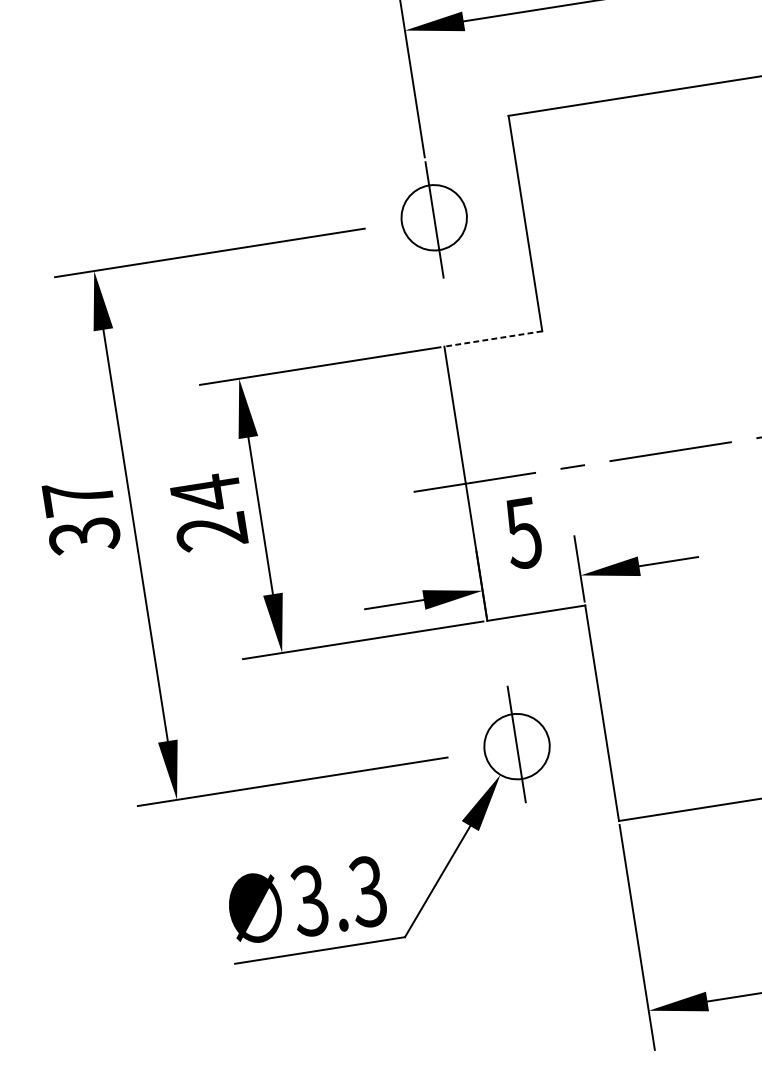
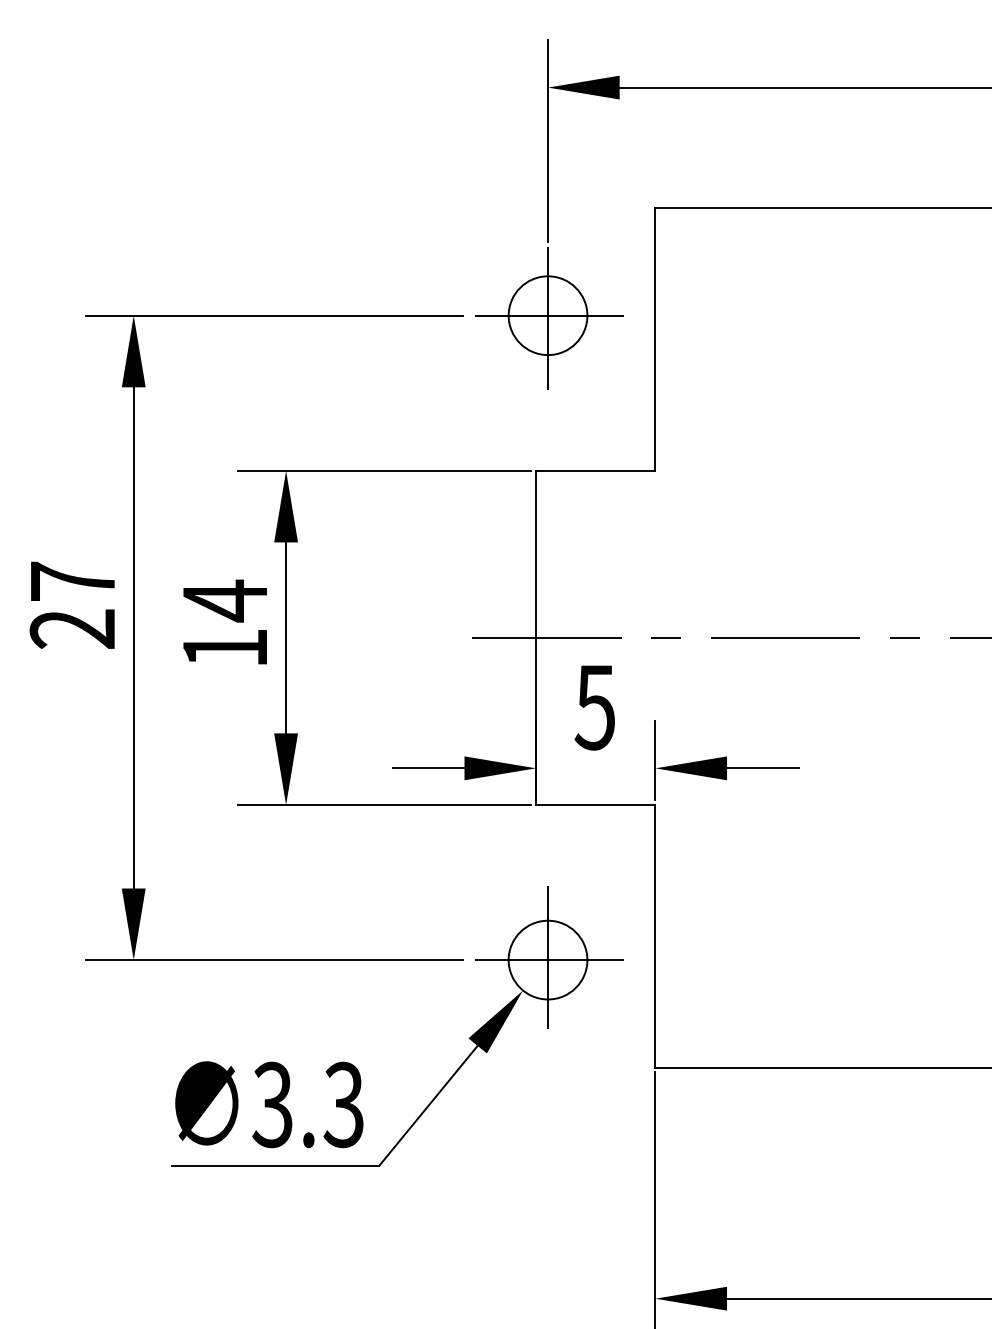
line: (432, 217) -> (546, 315), added
line: (493, 338) -> (595, 470), dashed -> solid
text: (211, 532) -> (224, 648), 24 -> 14
text: (85, 536) -> (73, 629), 37 -> 27
line: (515, 747) -> (546, 960), added

